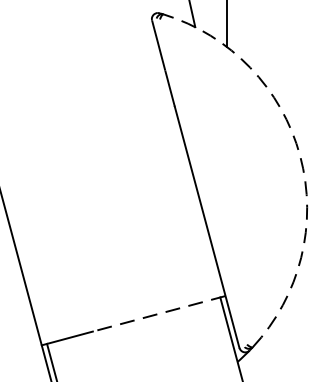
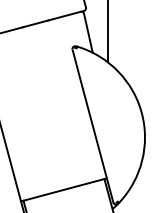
arc: (299, 157) -> (141, 113), dashed -> solid
line: (158, 313) -> (75, 186), dashed -> solid

